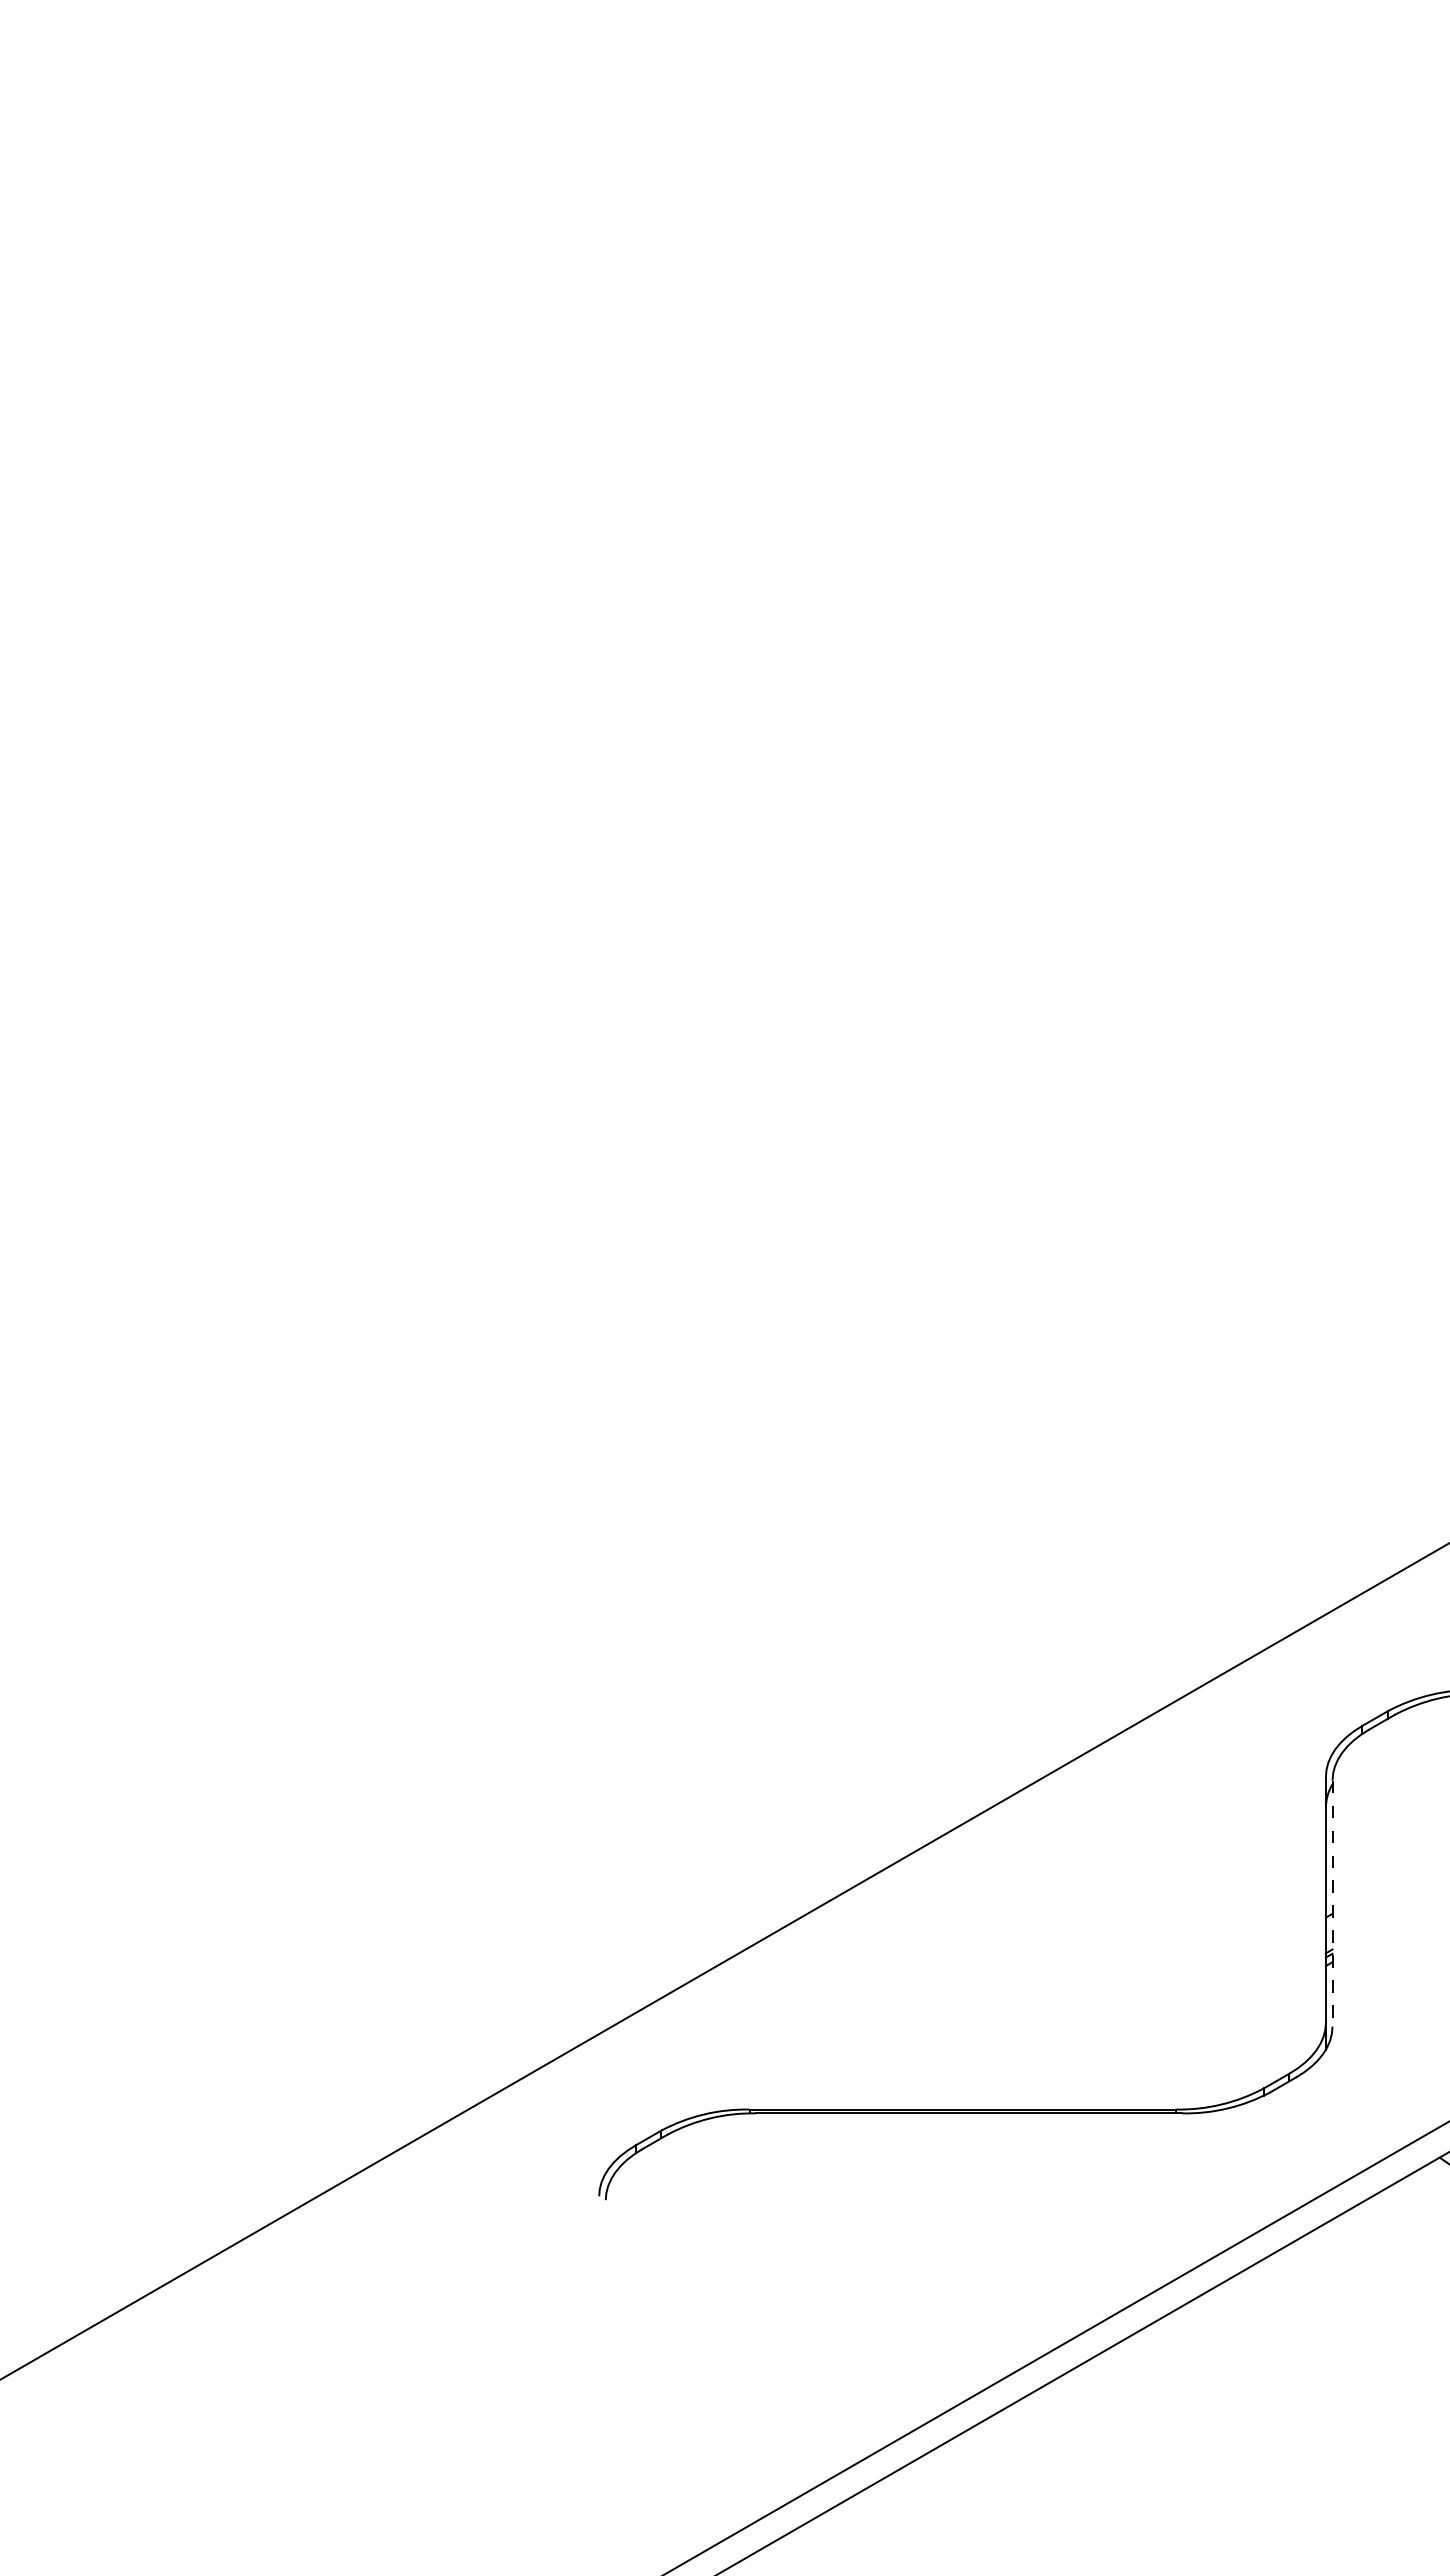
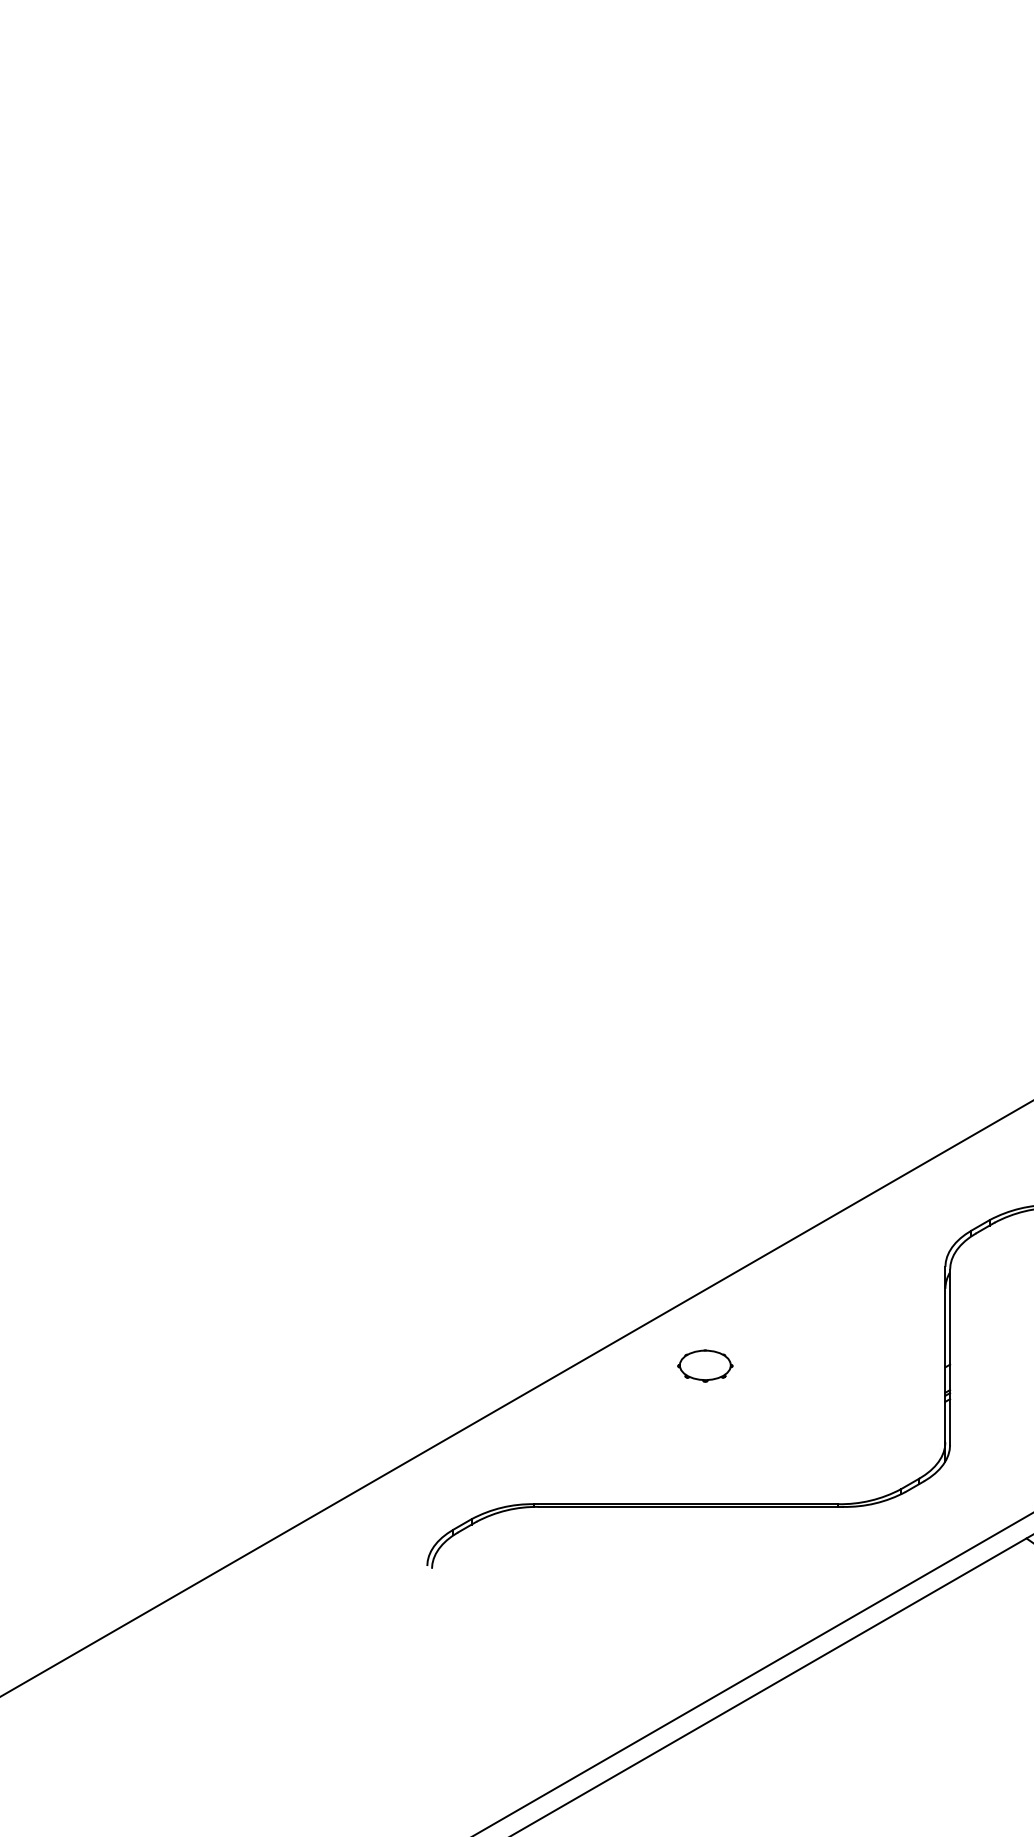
line: (1332, 1903) -> (950, 1357), dashed -> solid
part: (989, 1915) -> (705, 1365), added

